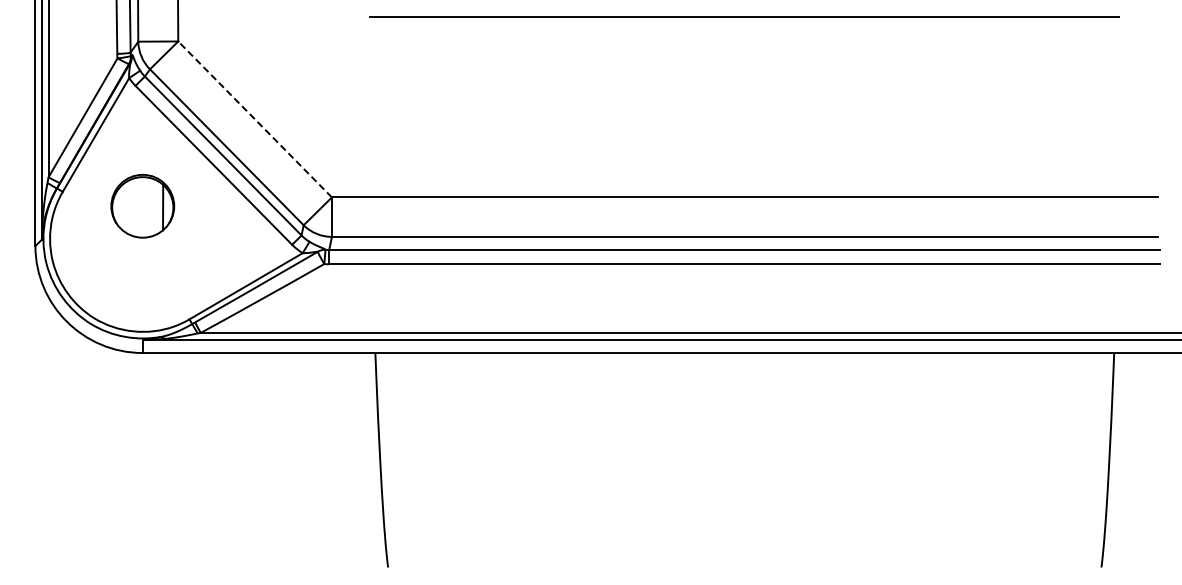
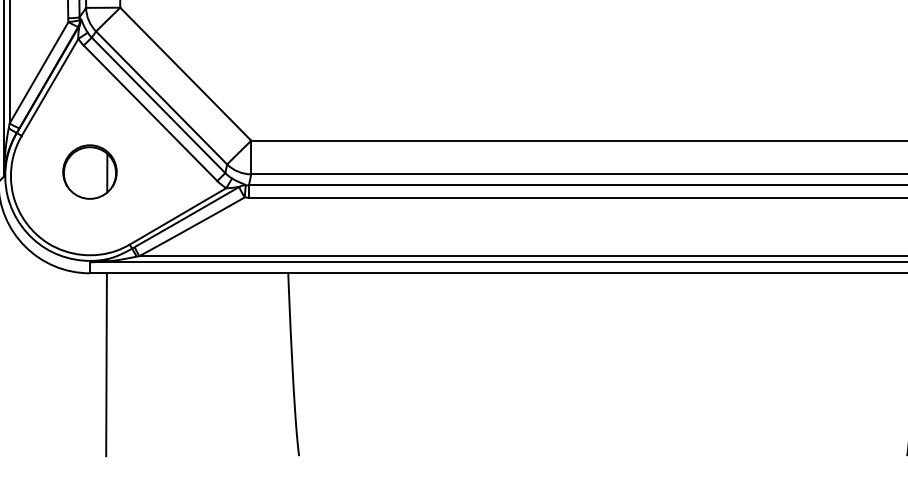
line: (254, 119) -> (185, 74), dashed -> solid
part: (142, 206) -> (89, 172), moved
line: (161, 460) -> (105, 364), added

